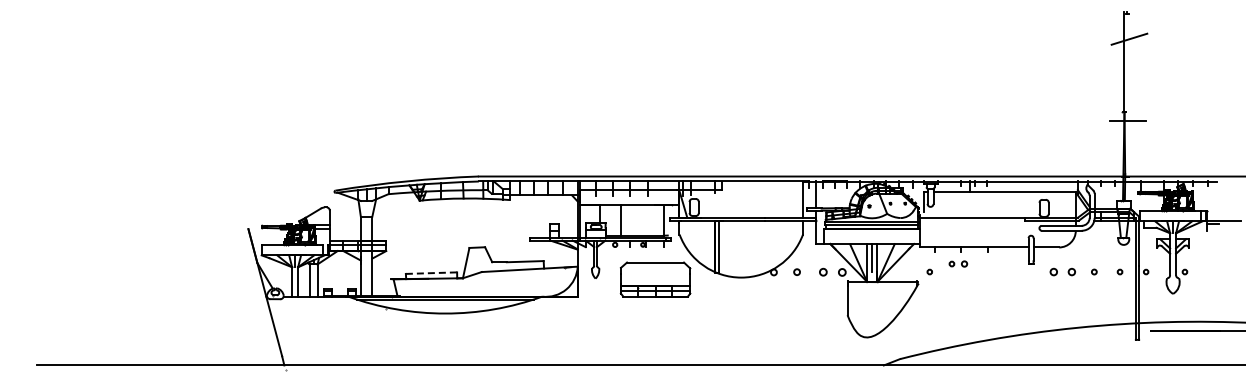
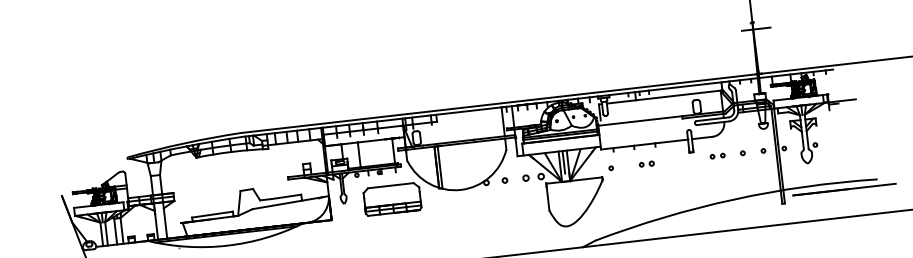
part: (958, 263) -> (646, 163), moved
part: (1062, 271) -> (717, 155), size x0.71
line: (431, 273) -> (212, 214), dashed -> solid

